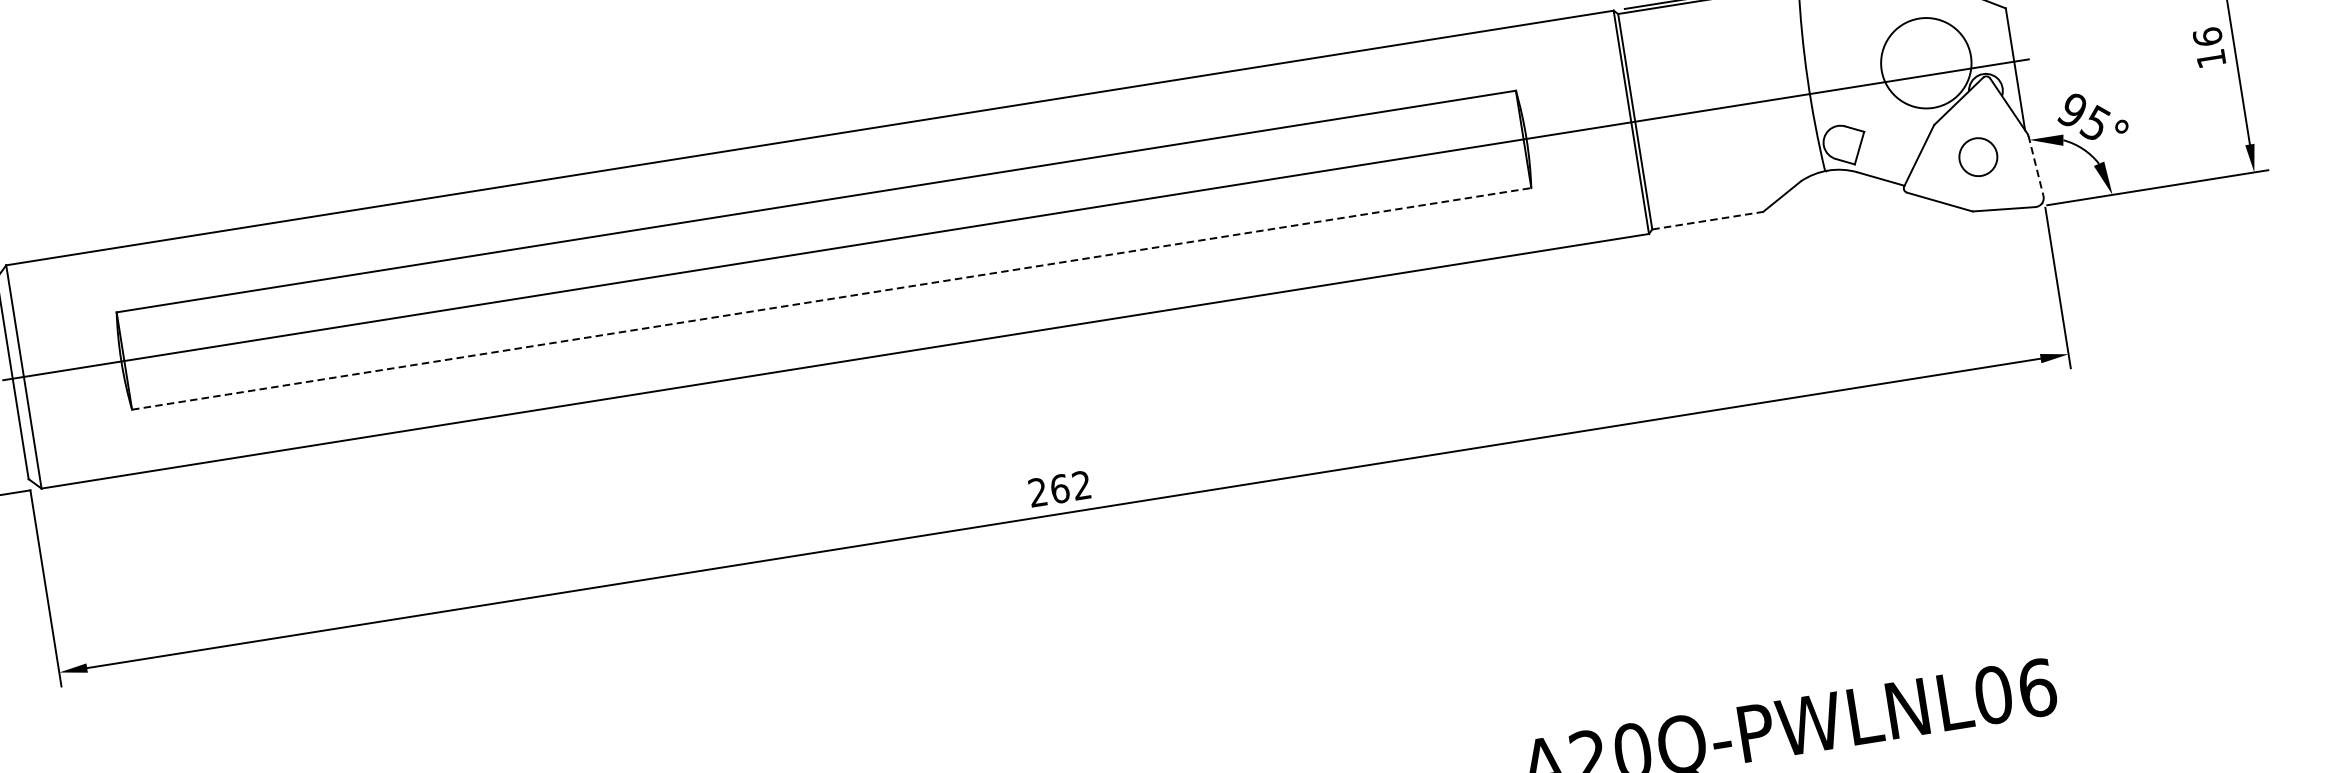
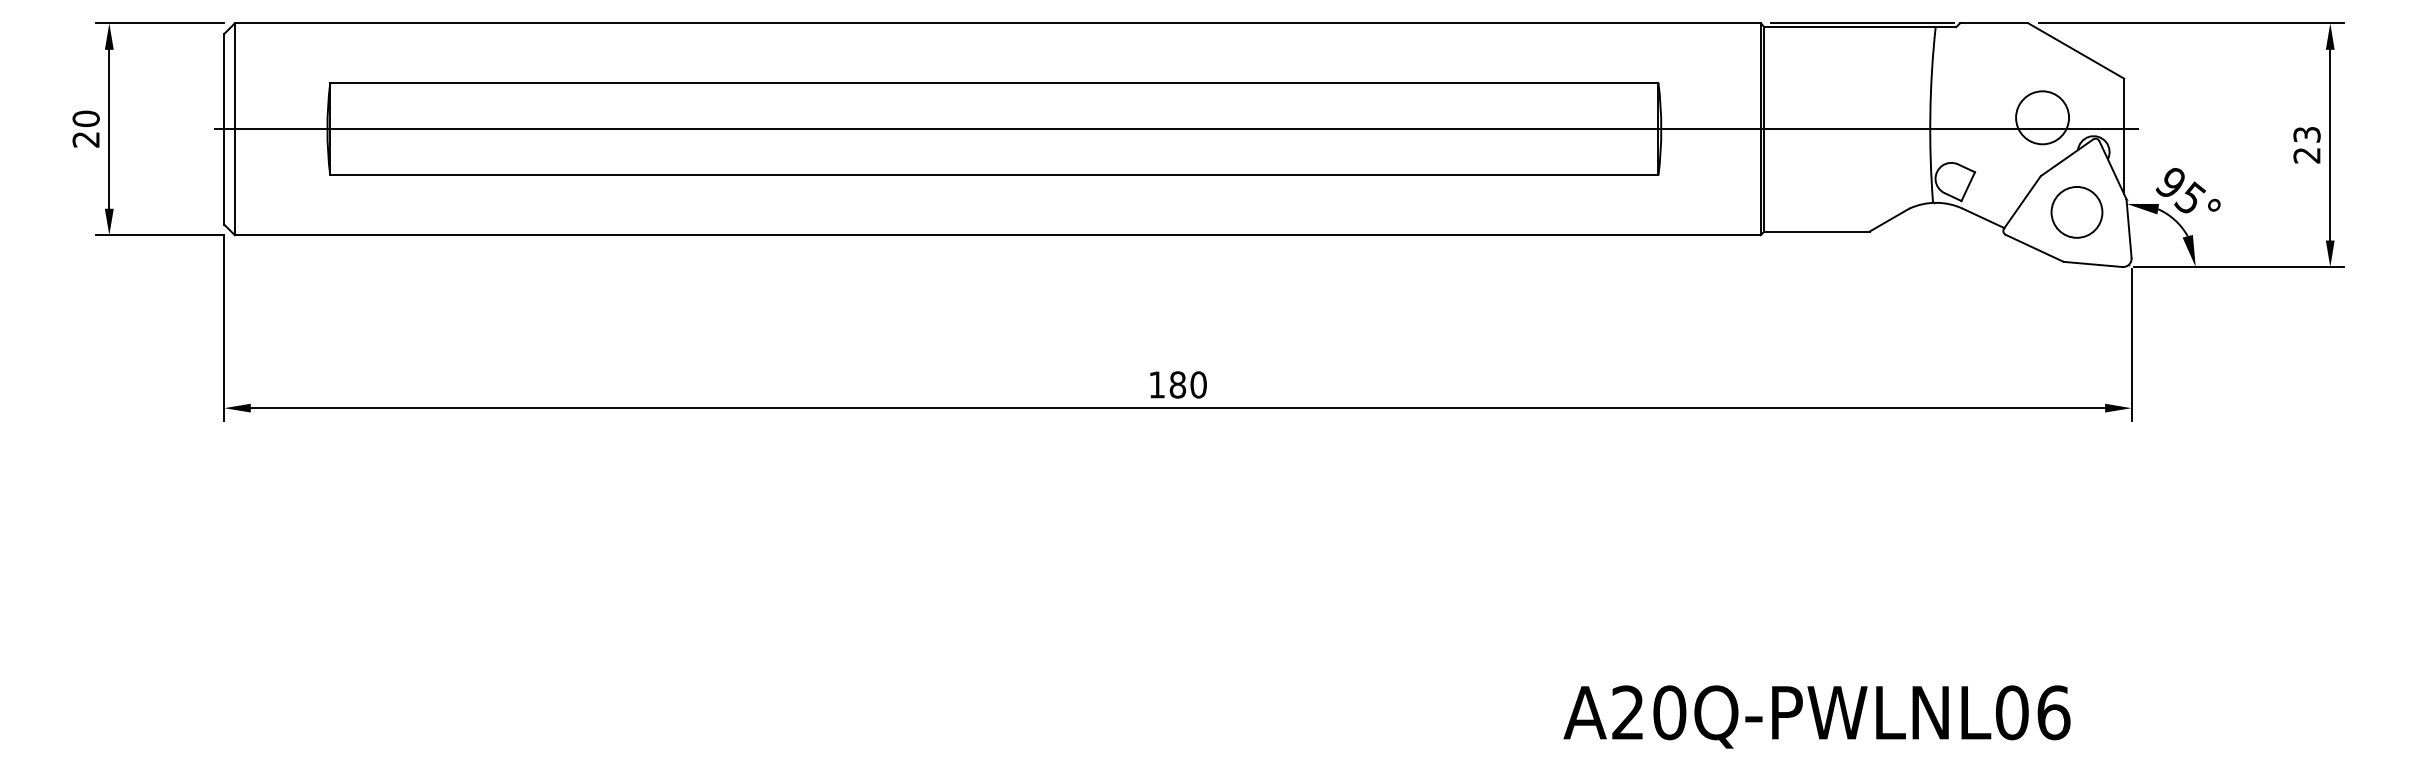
text: (2208, 47) -> (2306, 144), 16 -> 23
circle: (1926, 62) -> (2042, 117), size x0.62
circle: (1977, 157) -> (2076, 212), size x1.43
line: (2036, 166) -> (2129, 229), dashed -> solid
line: (1708, 220) -> (1817, 231), dashed -> solid
line: (831, 298) -> (994, 175), dashed -> solid
text: (1059, 488) -> (1177, 384), 262 -> 180

